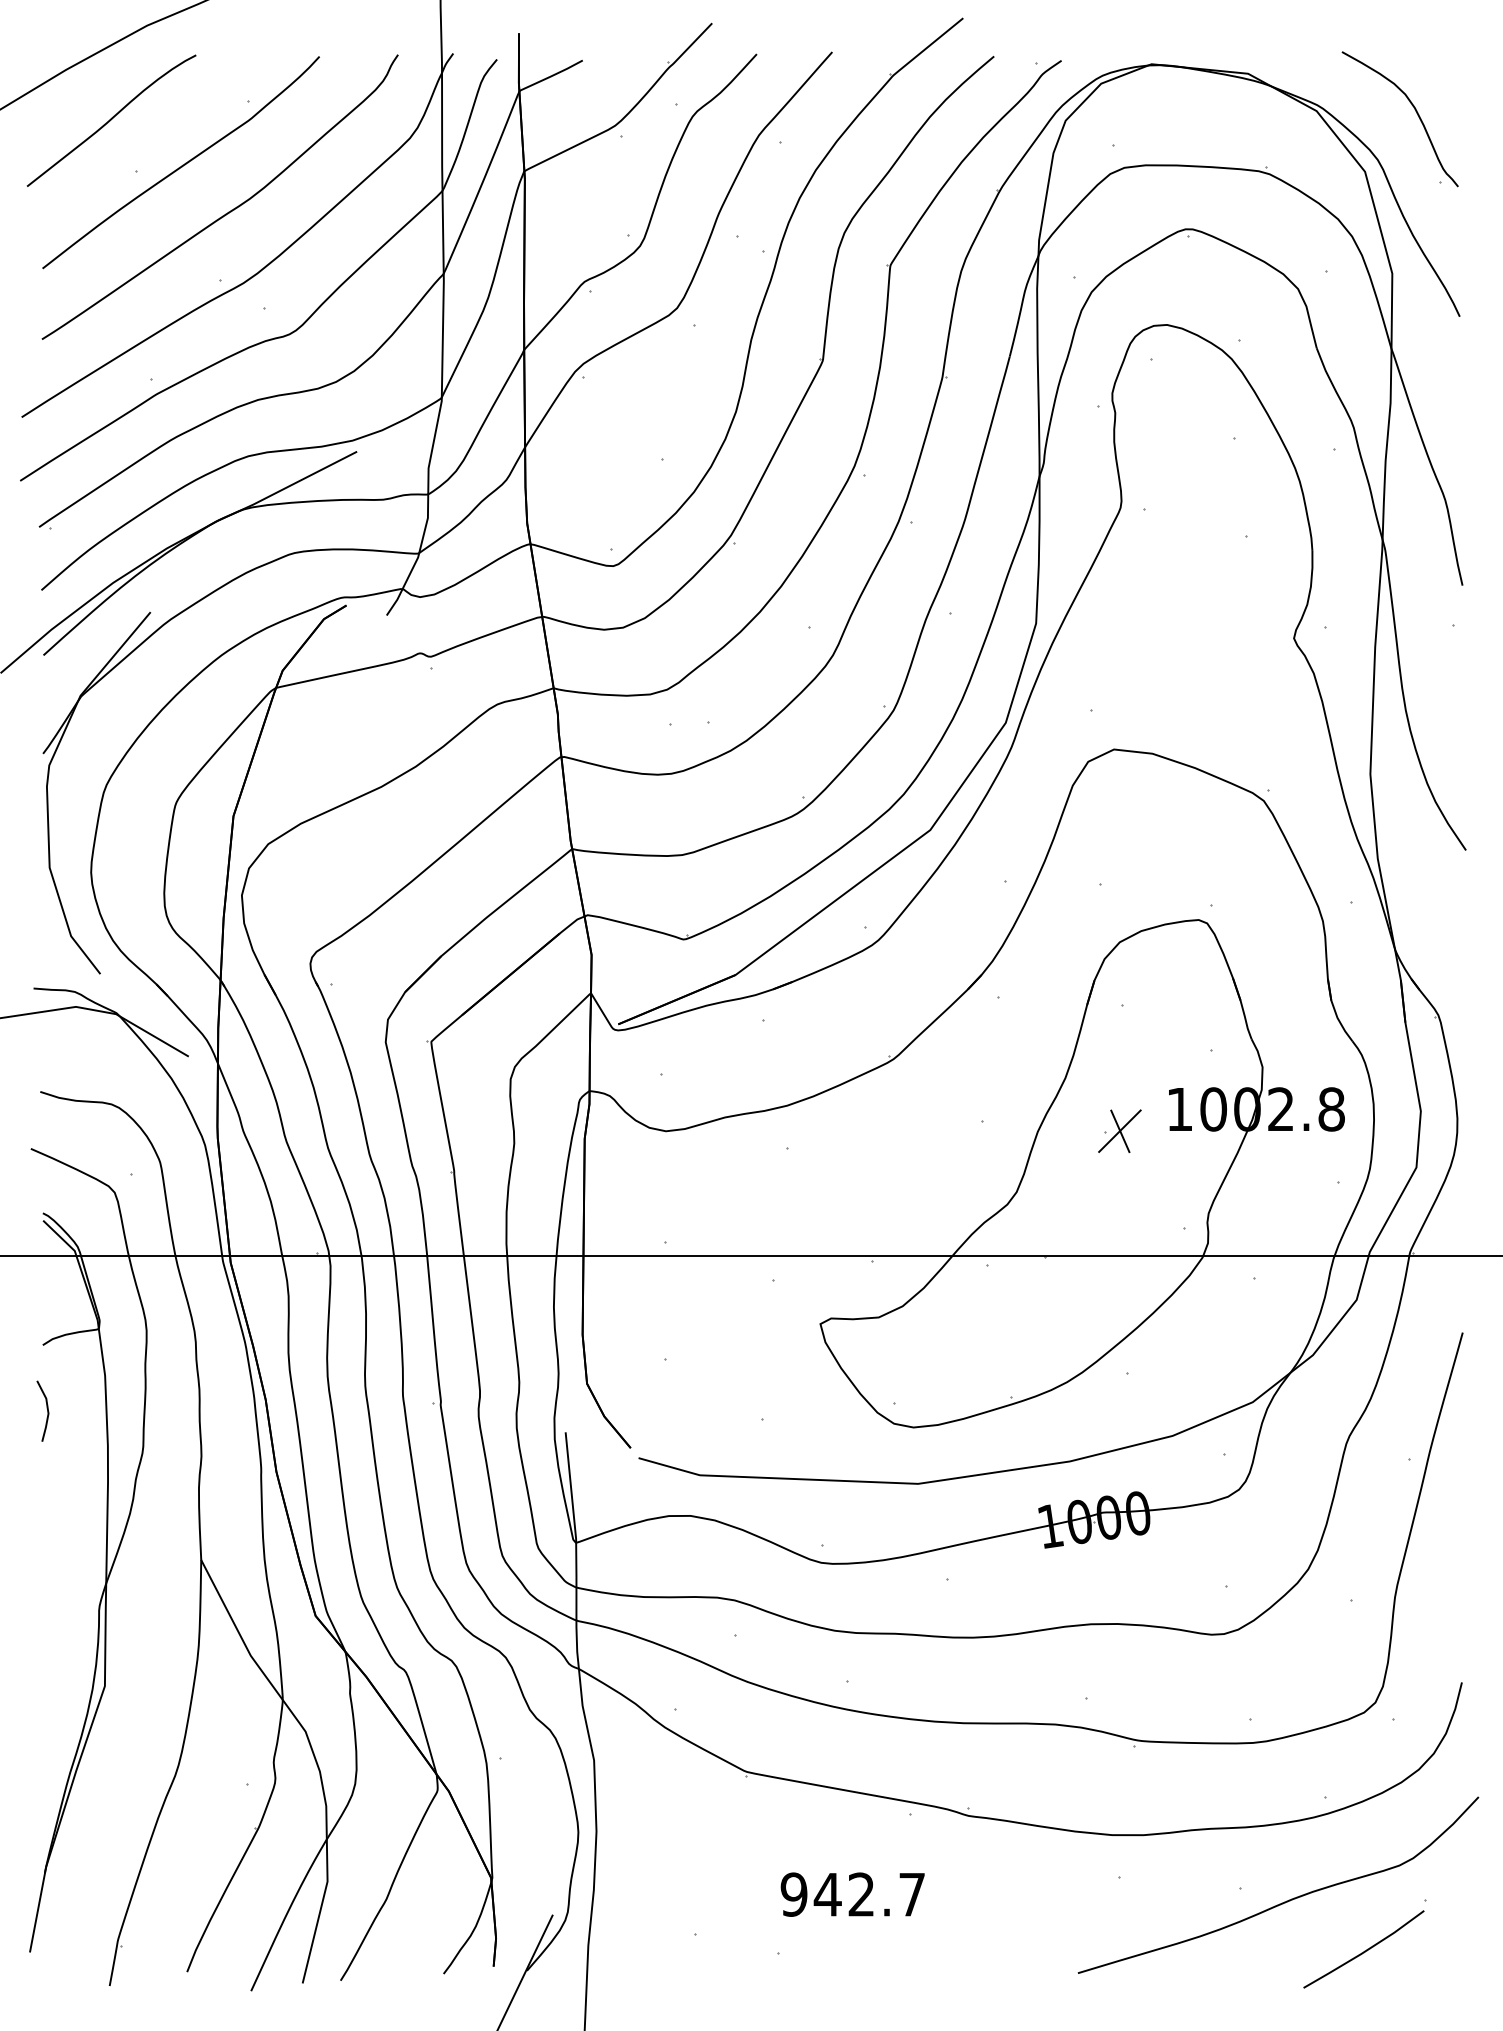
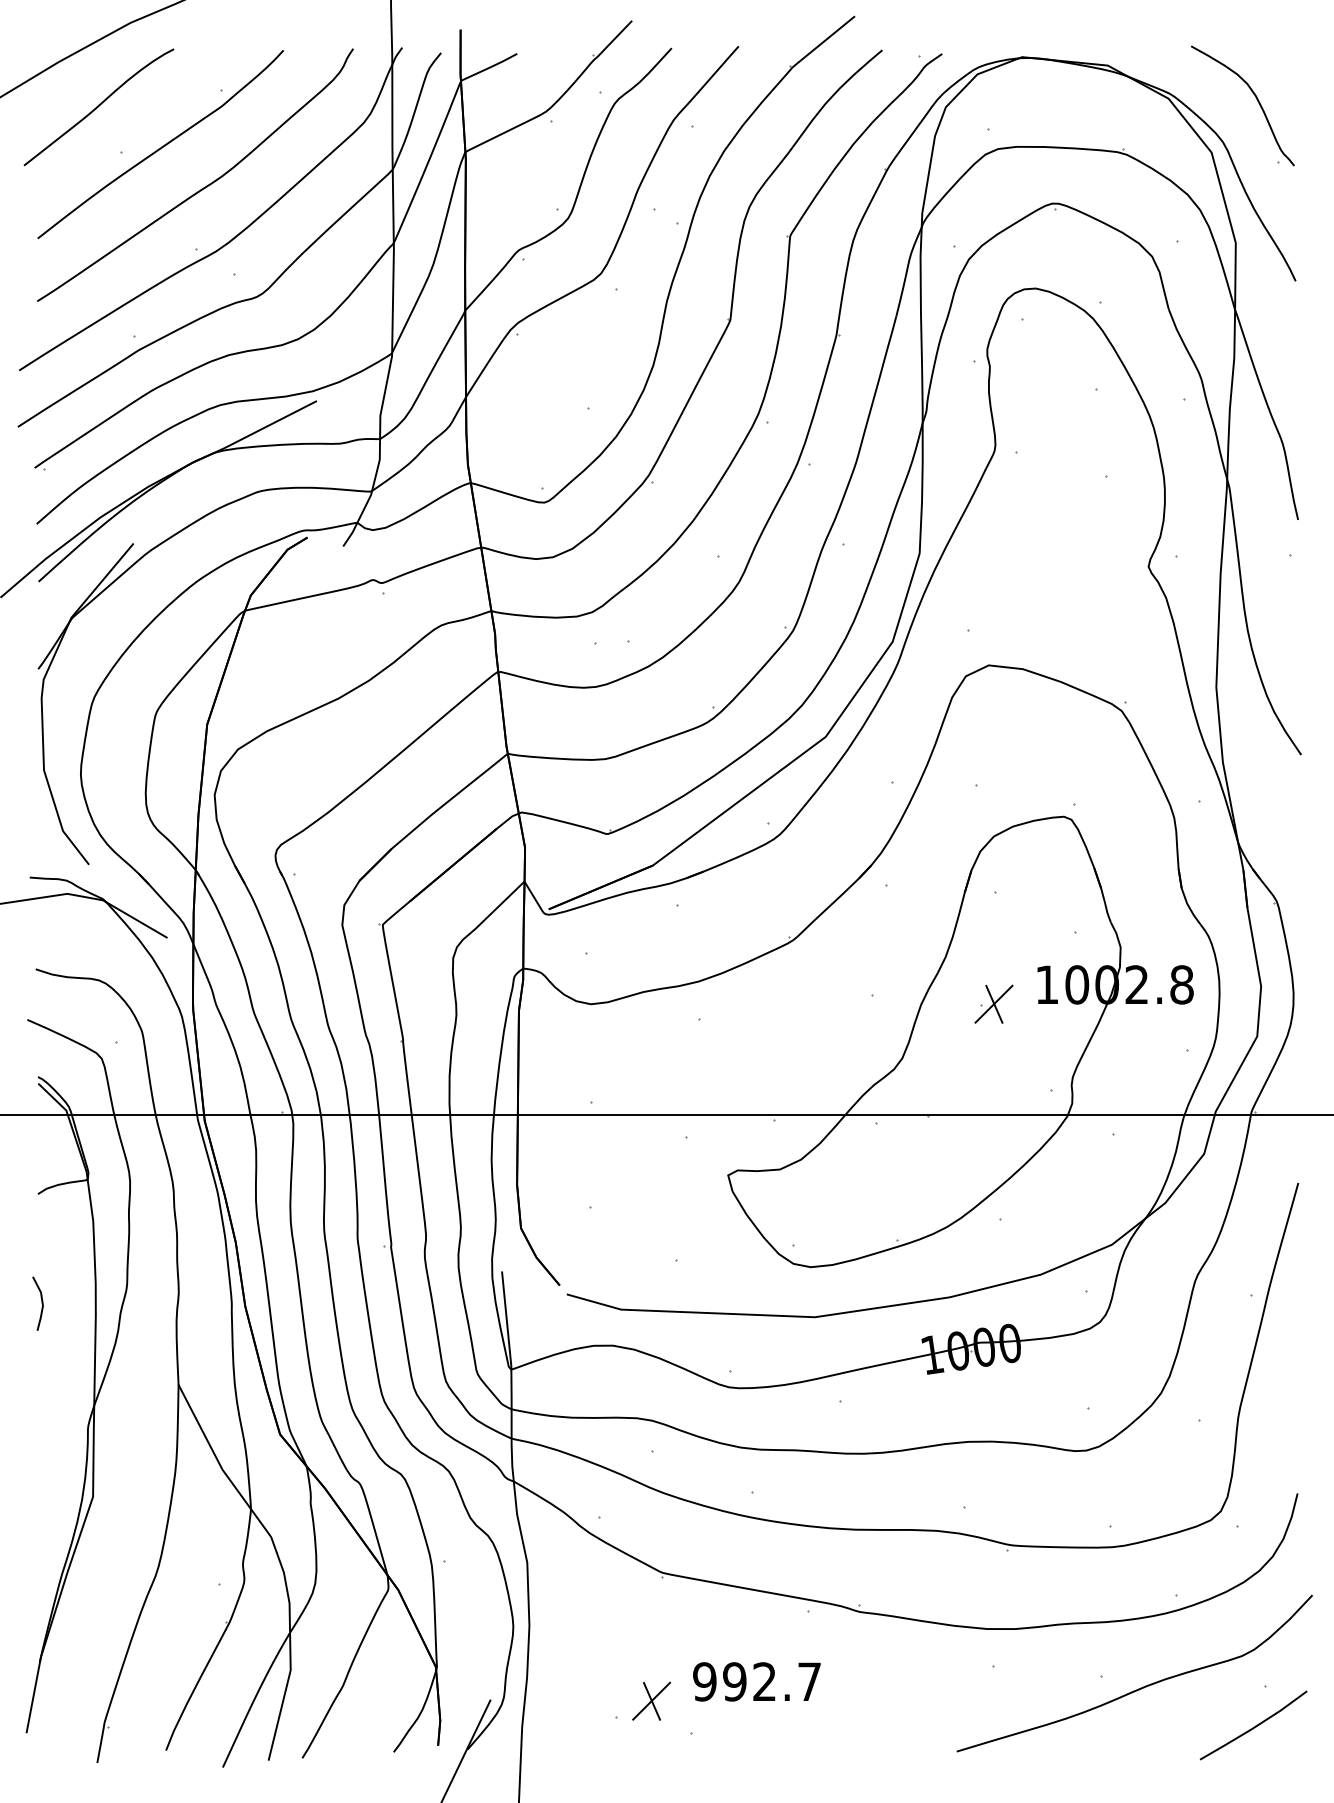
line: (46, 1410) -> (41, 1303), moved
text: (827, 1894) -> (734, 1681), 942.7 -> 992.7
part: (734, 1915) -> (651, 1700), added
line: (1364, 1950) -> (1254, 1726), moved

